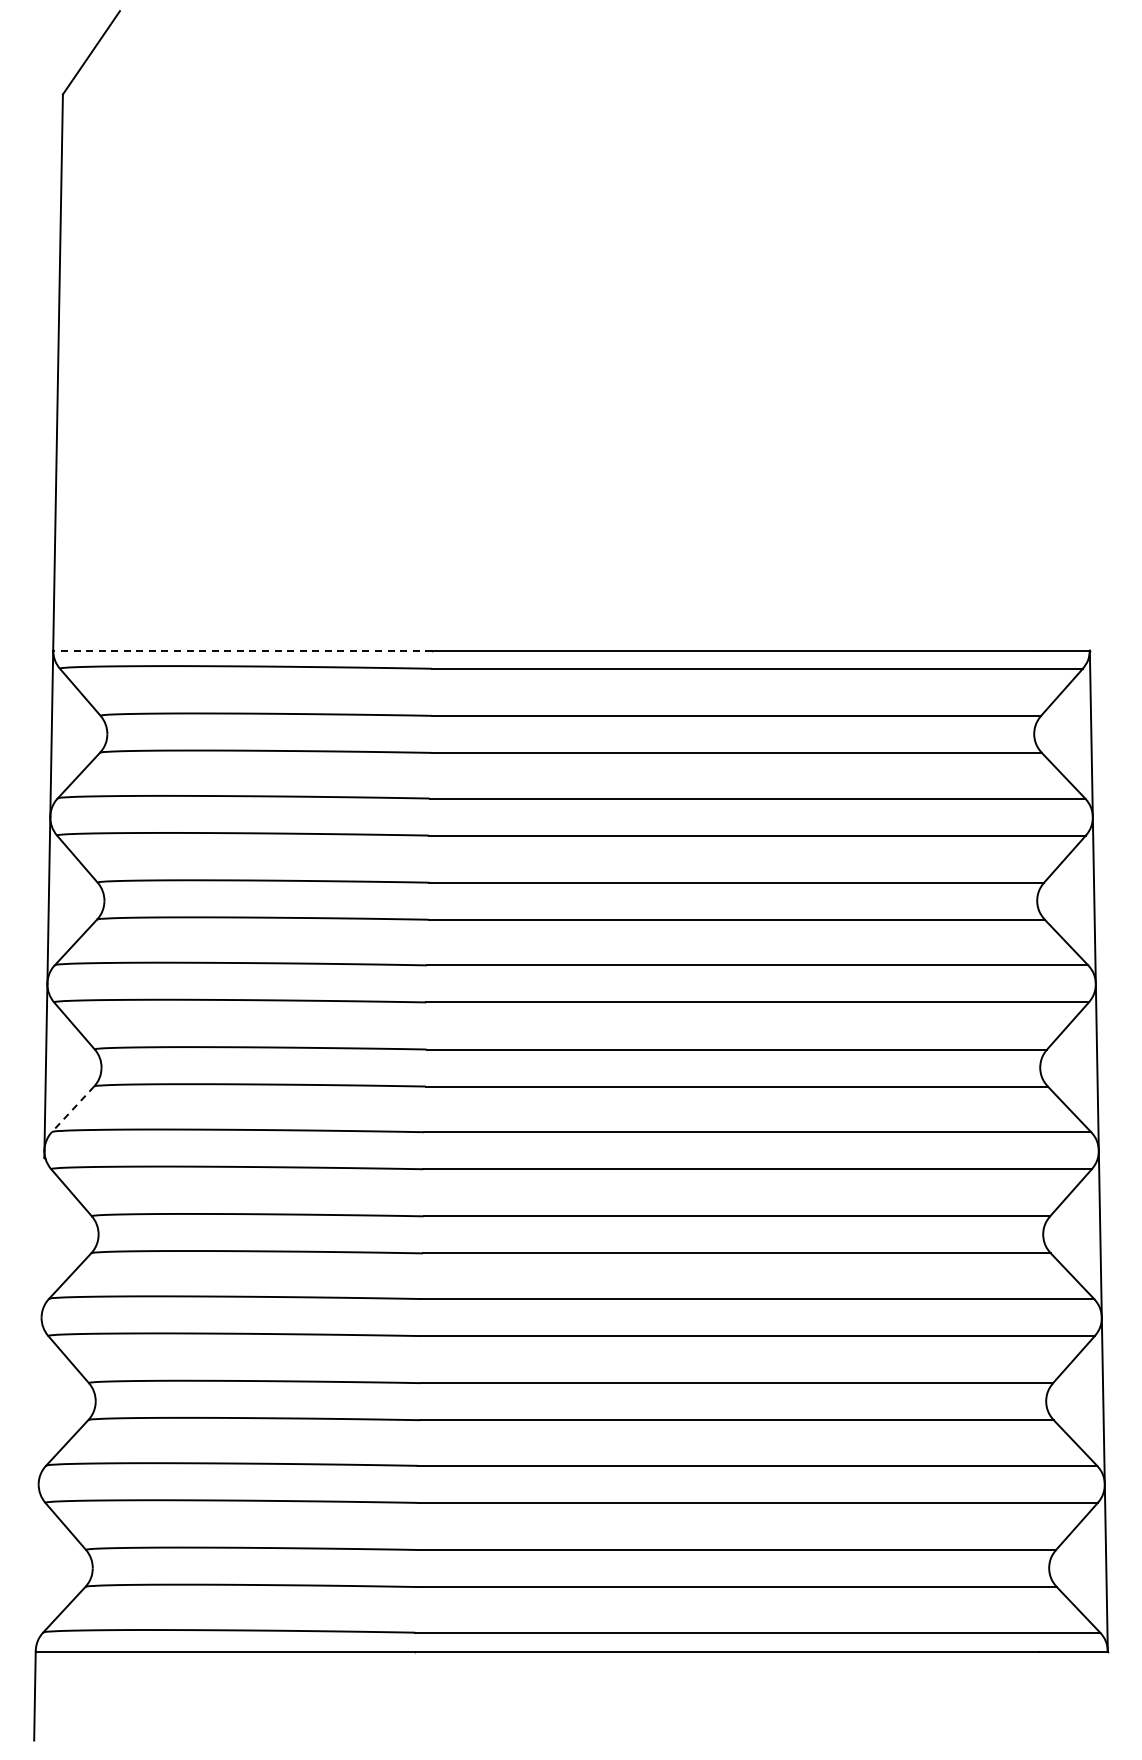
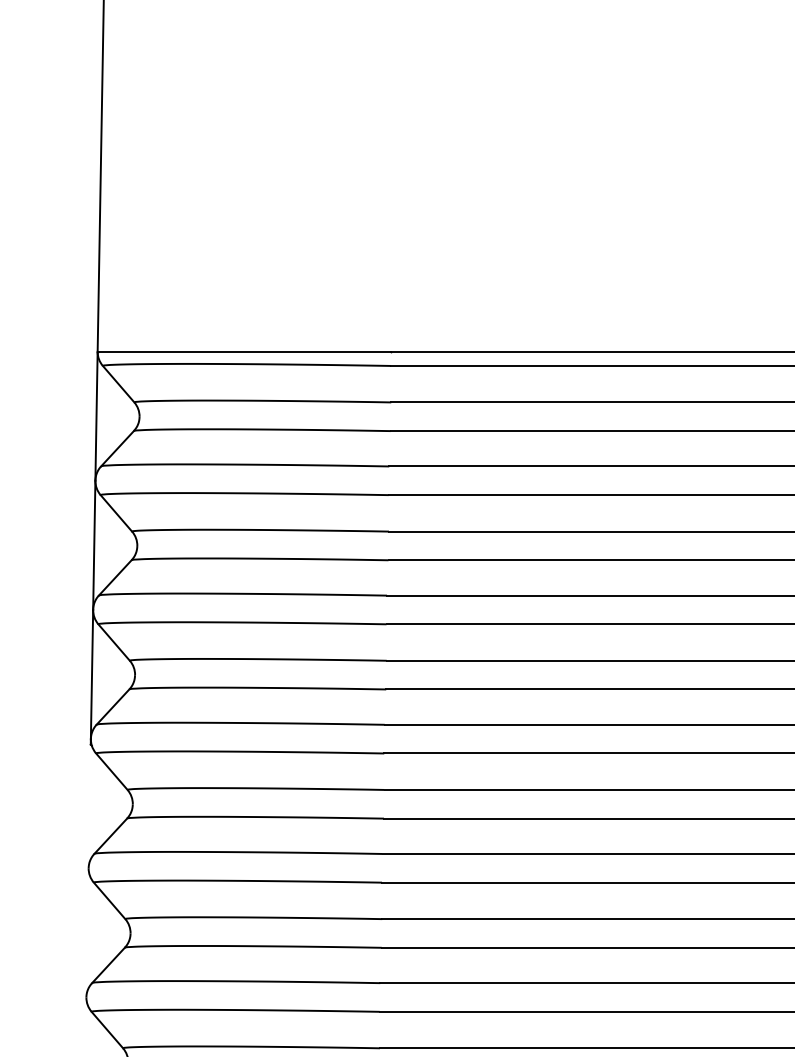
line: (242, 650) -> (244, 351), dashed -> solid
line: (72, 1109) -> (112, 707), dashed -> solid

